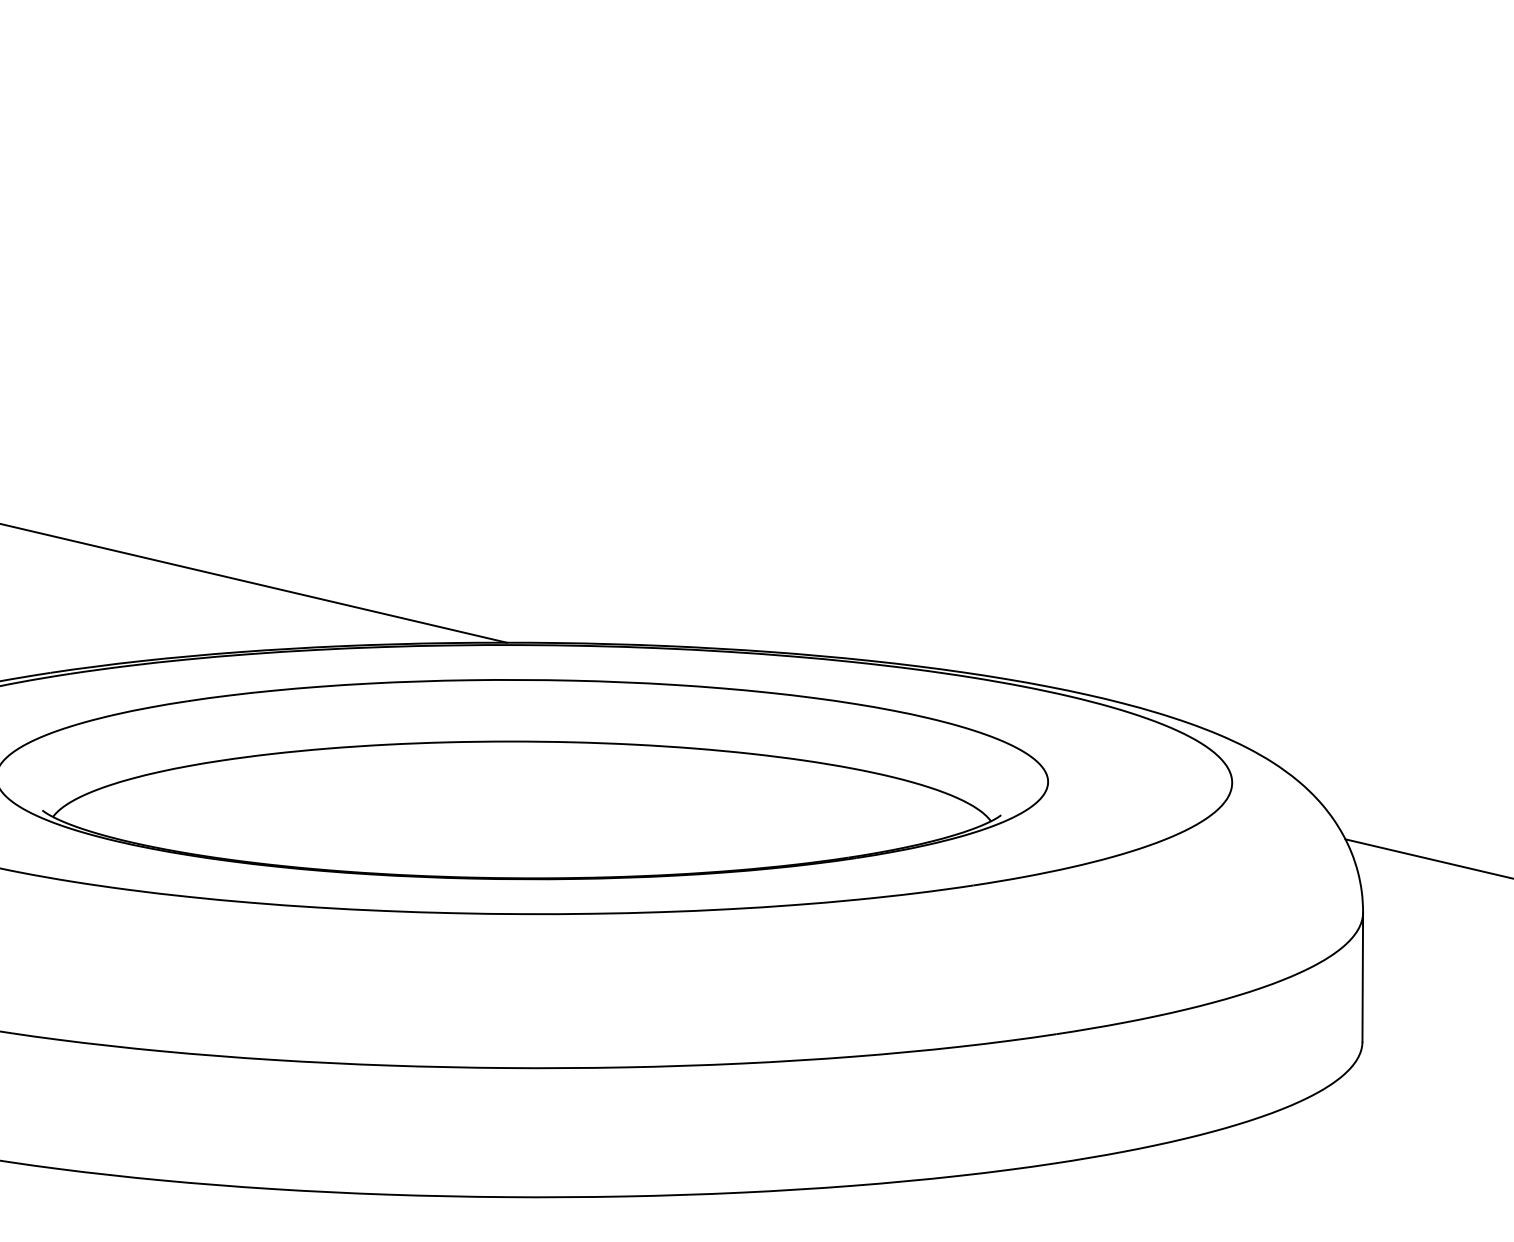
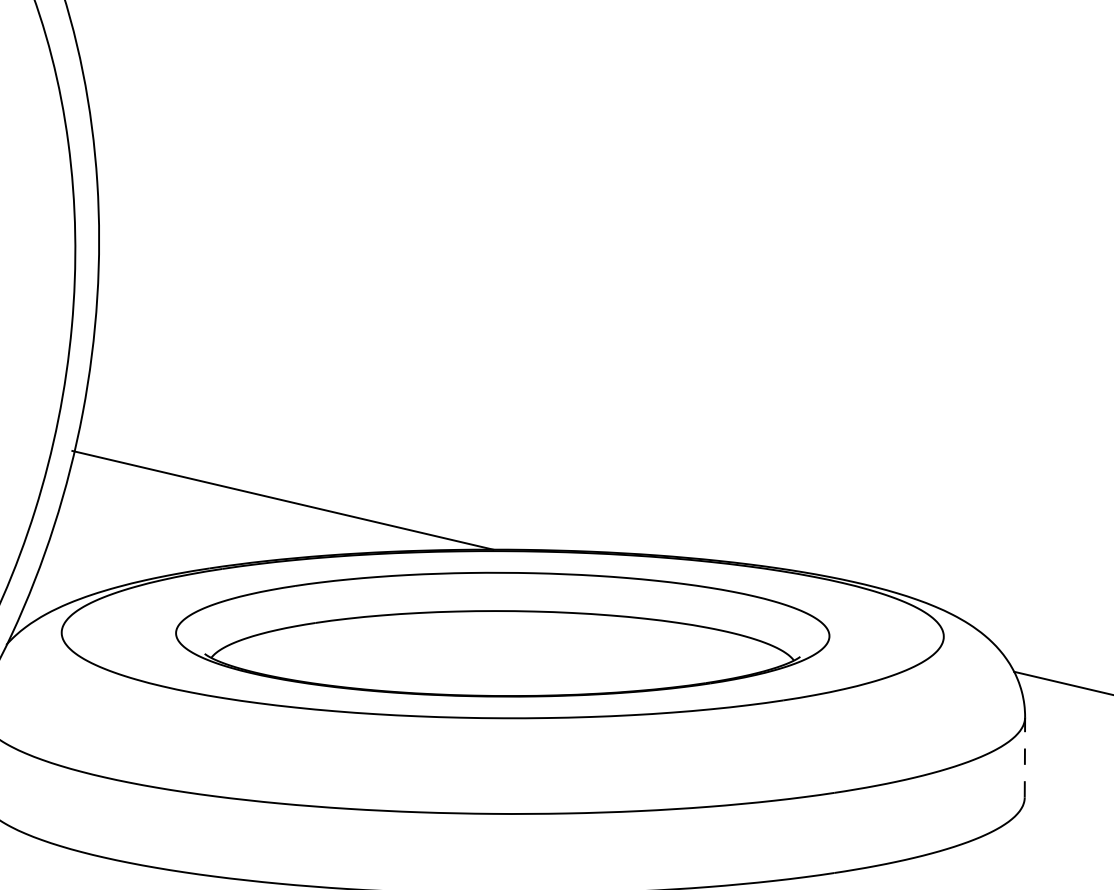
line: (1362, 975) -> (1024, 756), solid -> dashed

